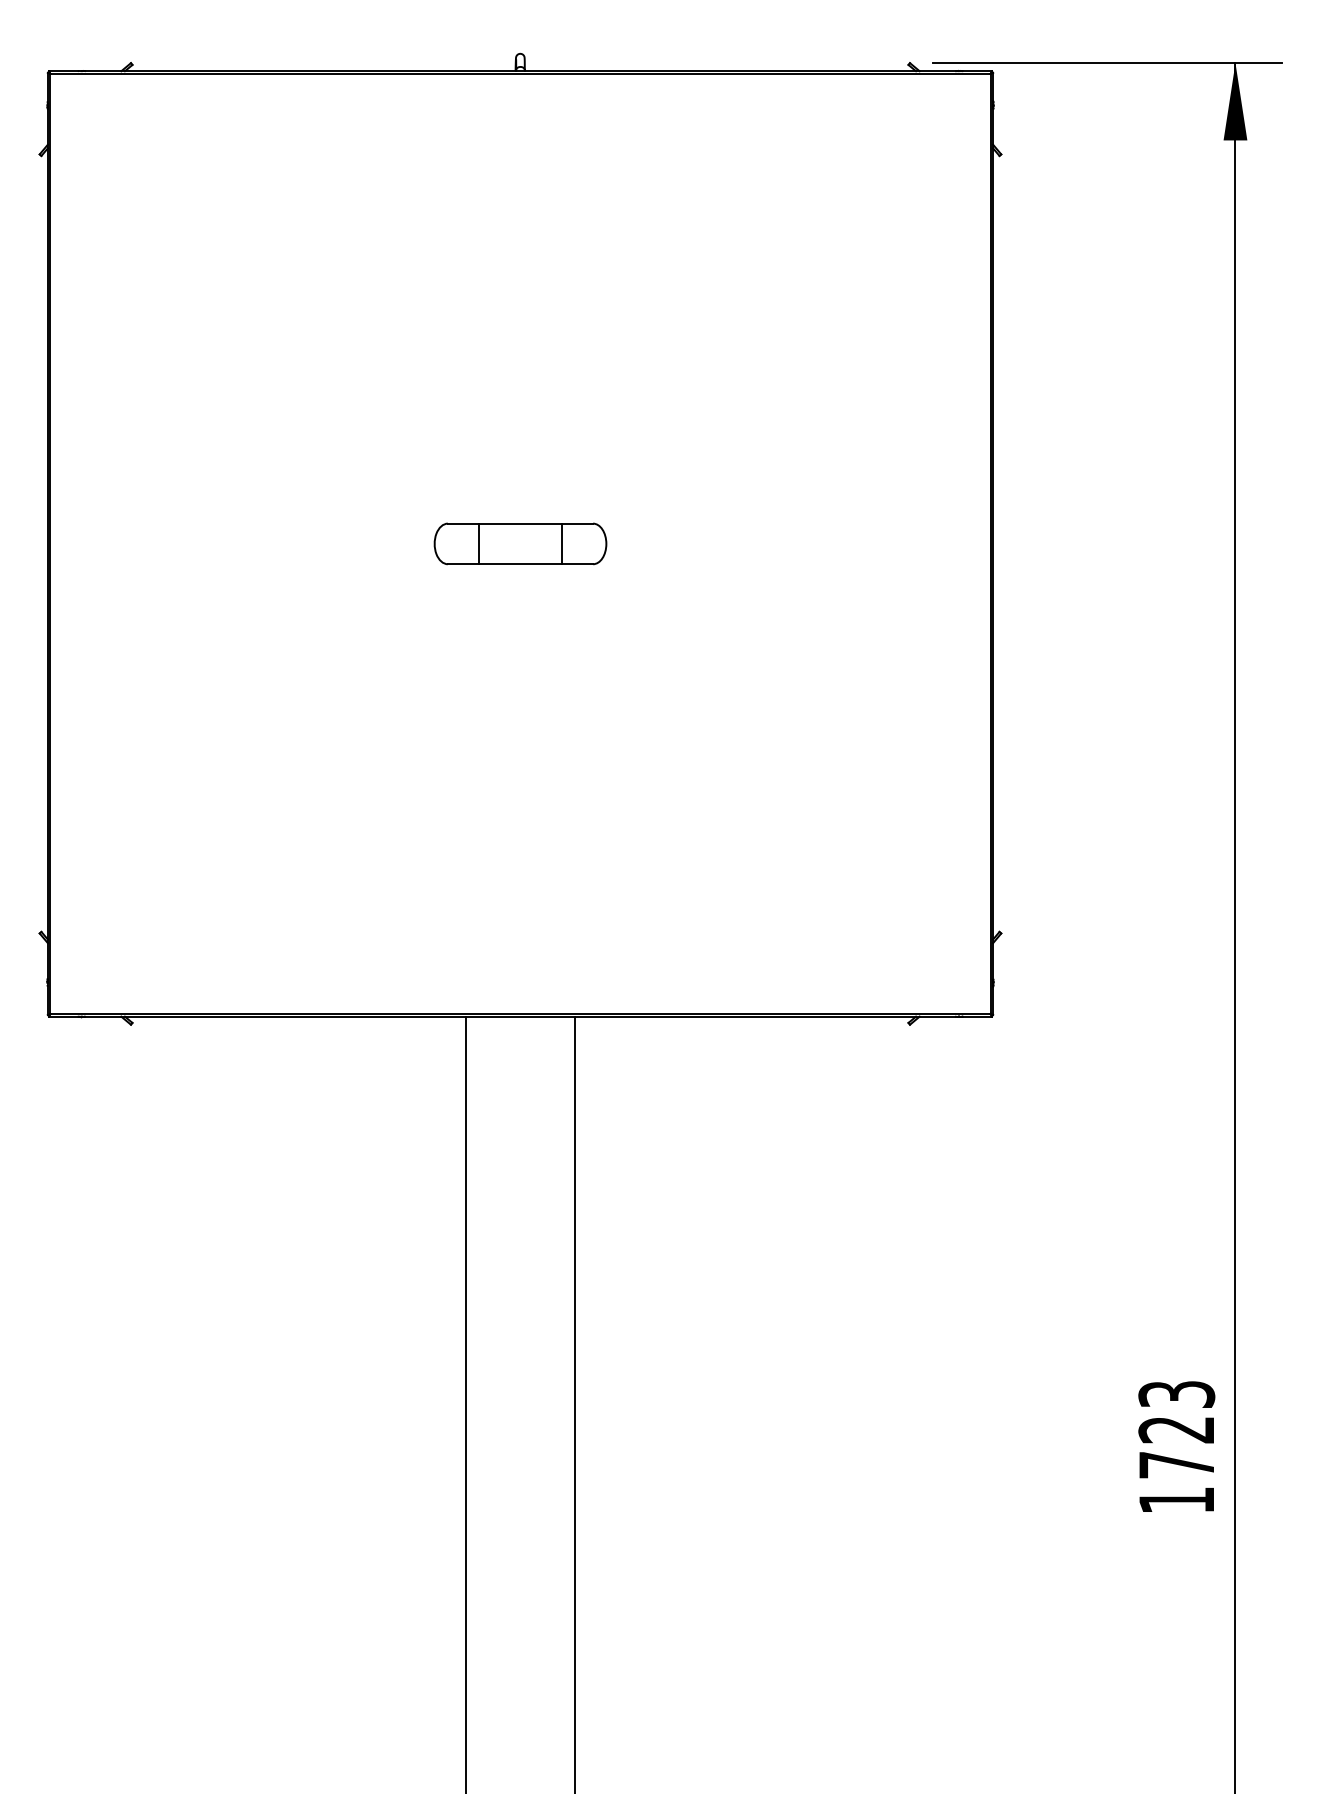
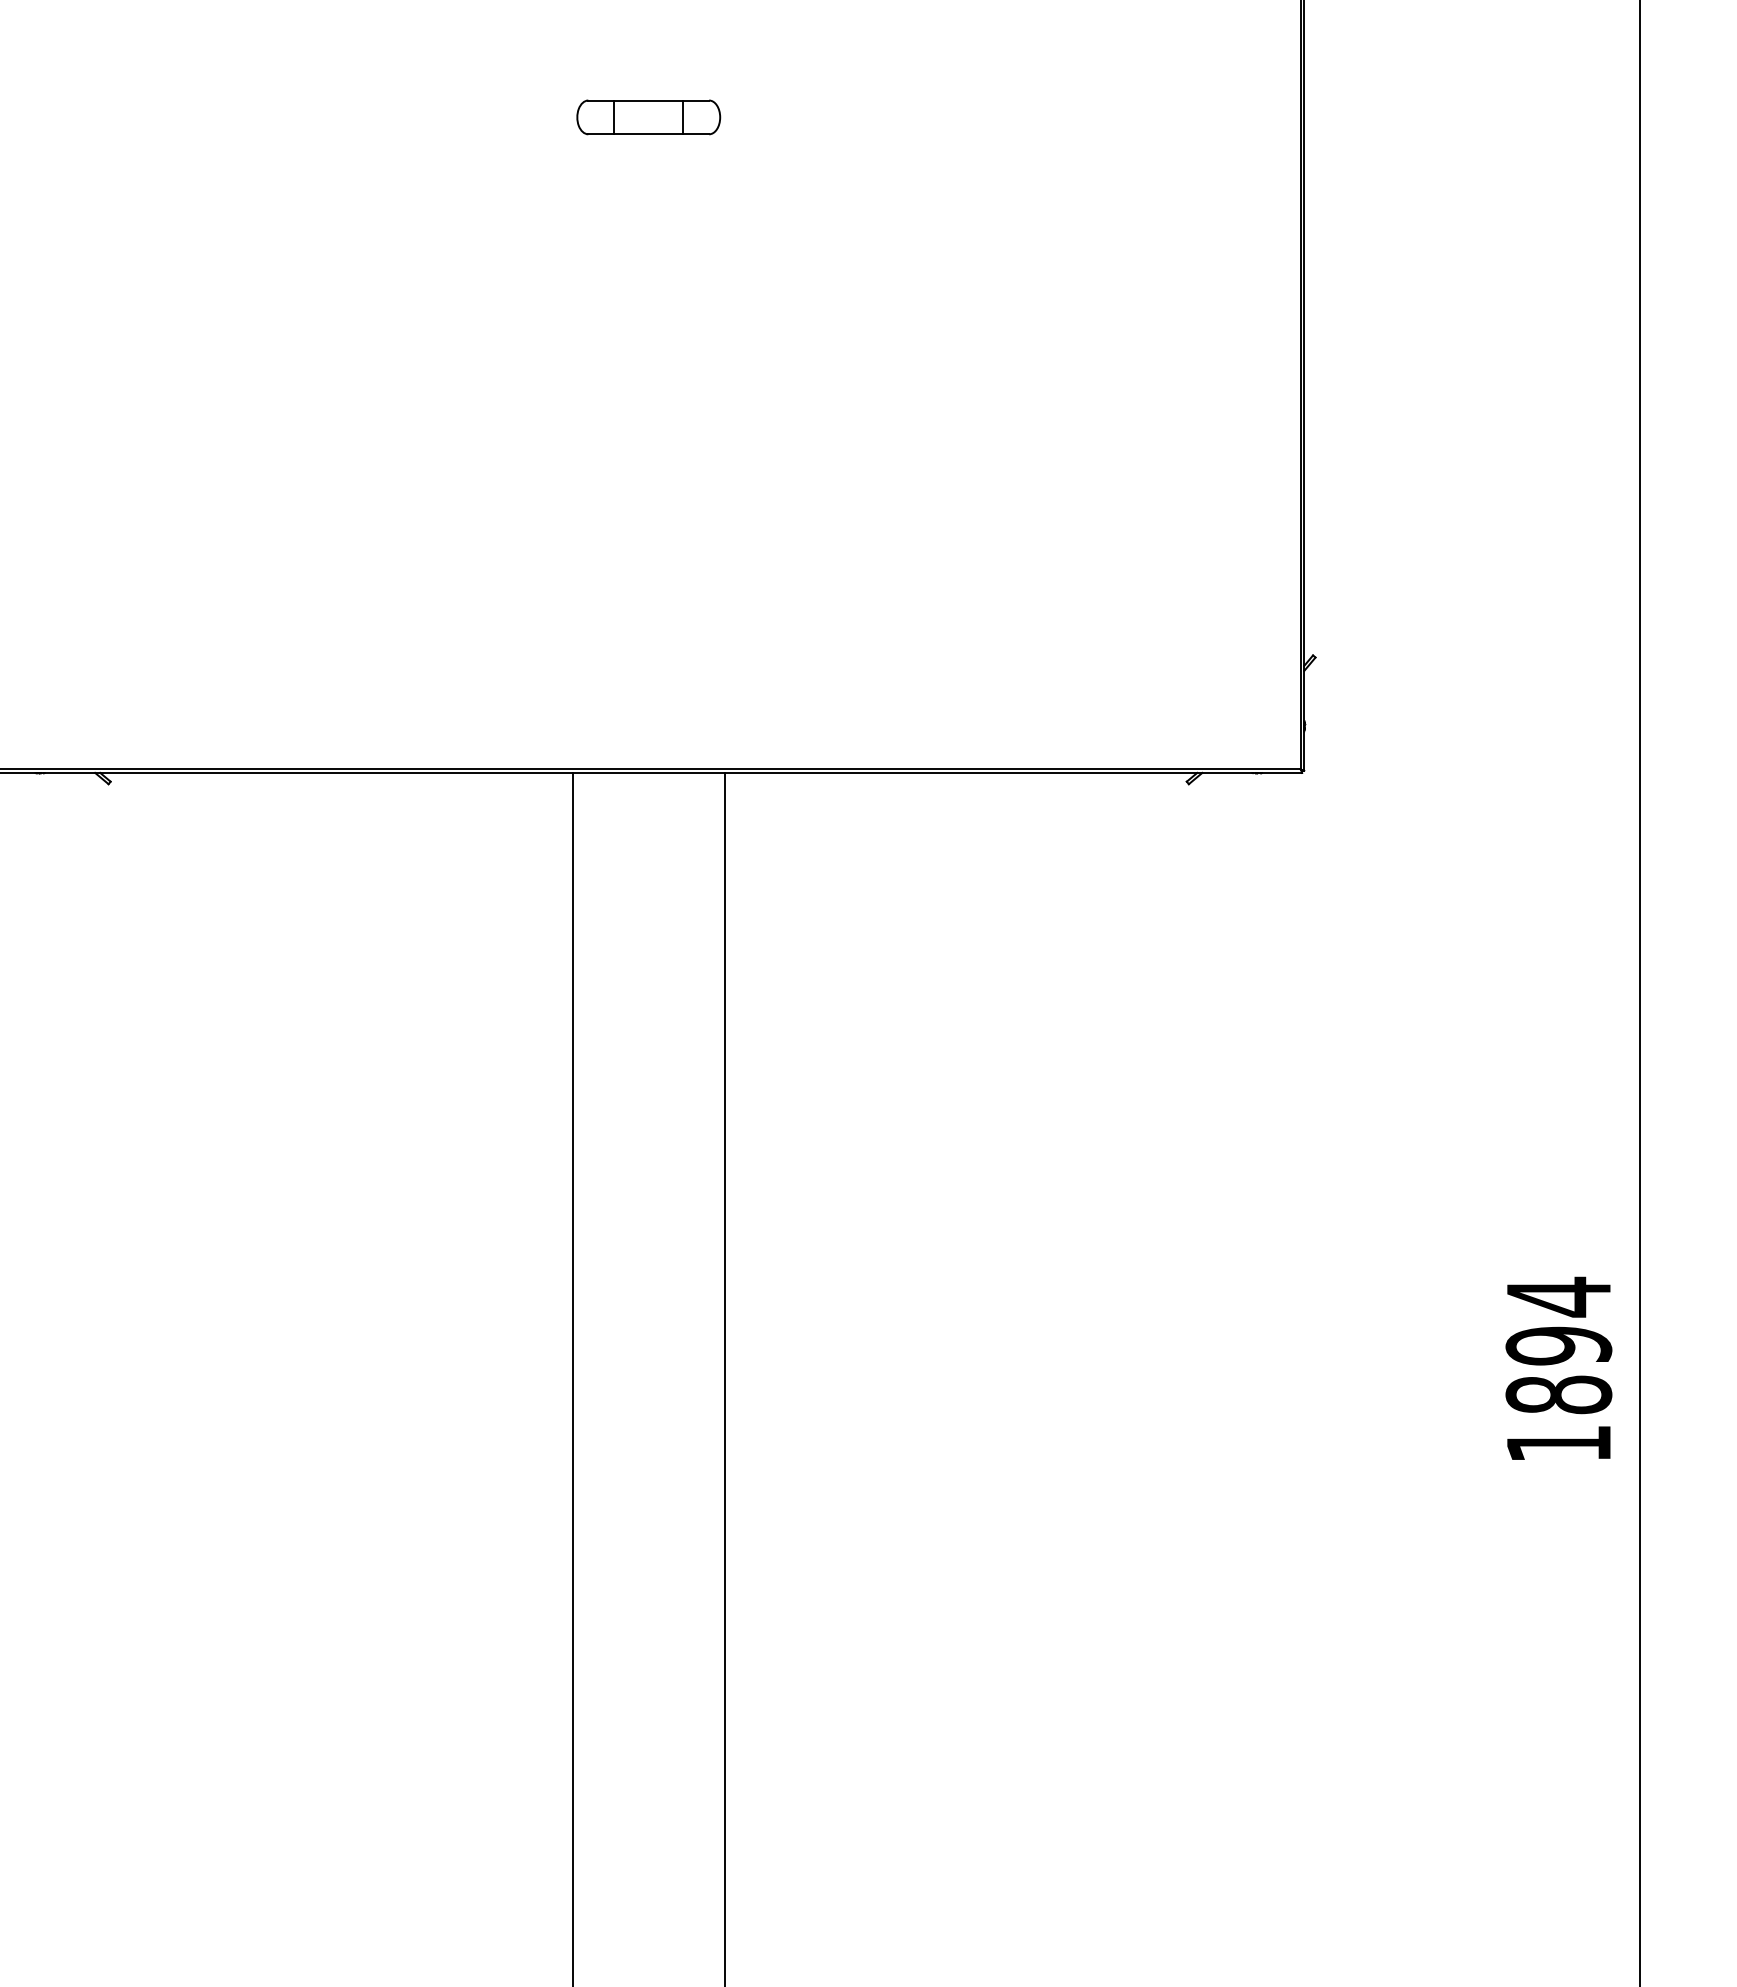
part: (520, 543) -> (648, 116), size x0.6
text: (1176, 1429) -> (1558, 1345), 1723 -> 1894

